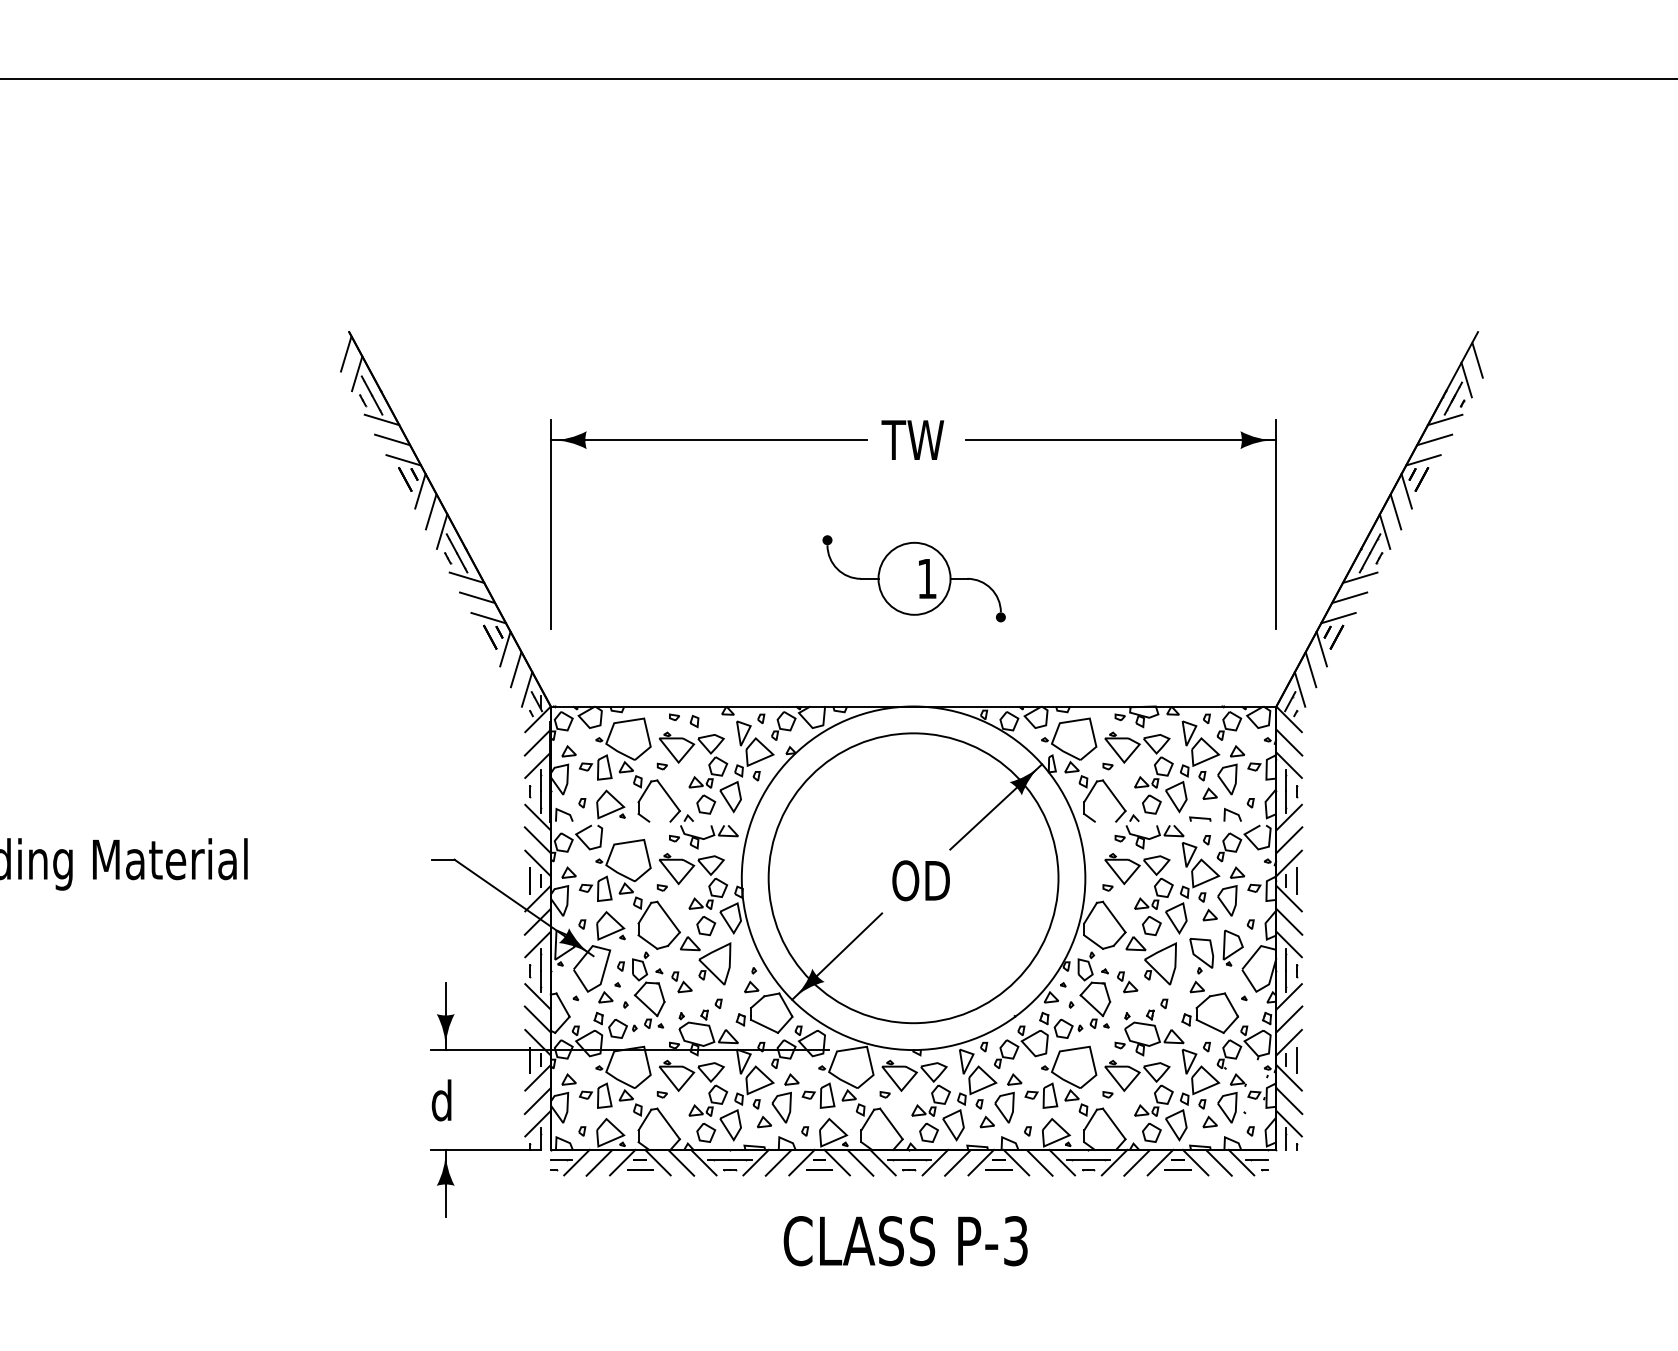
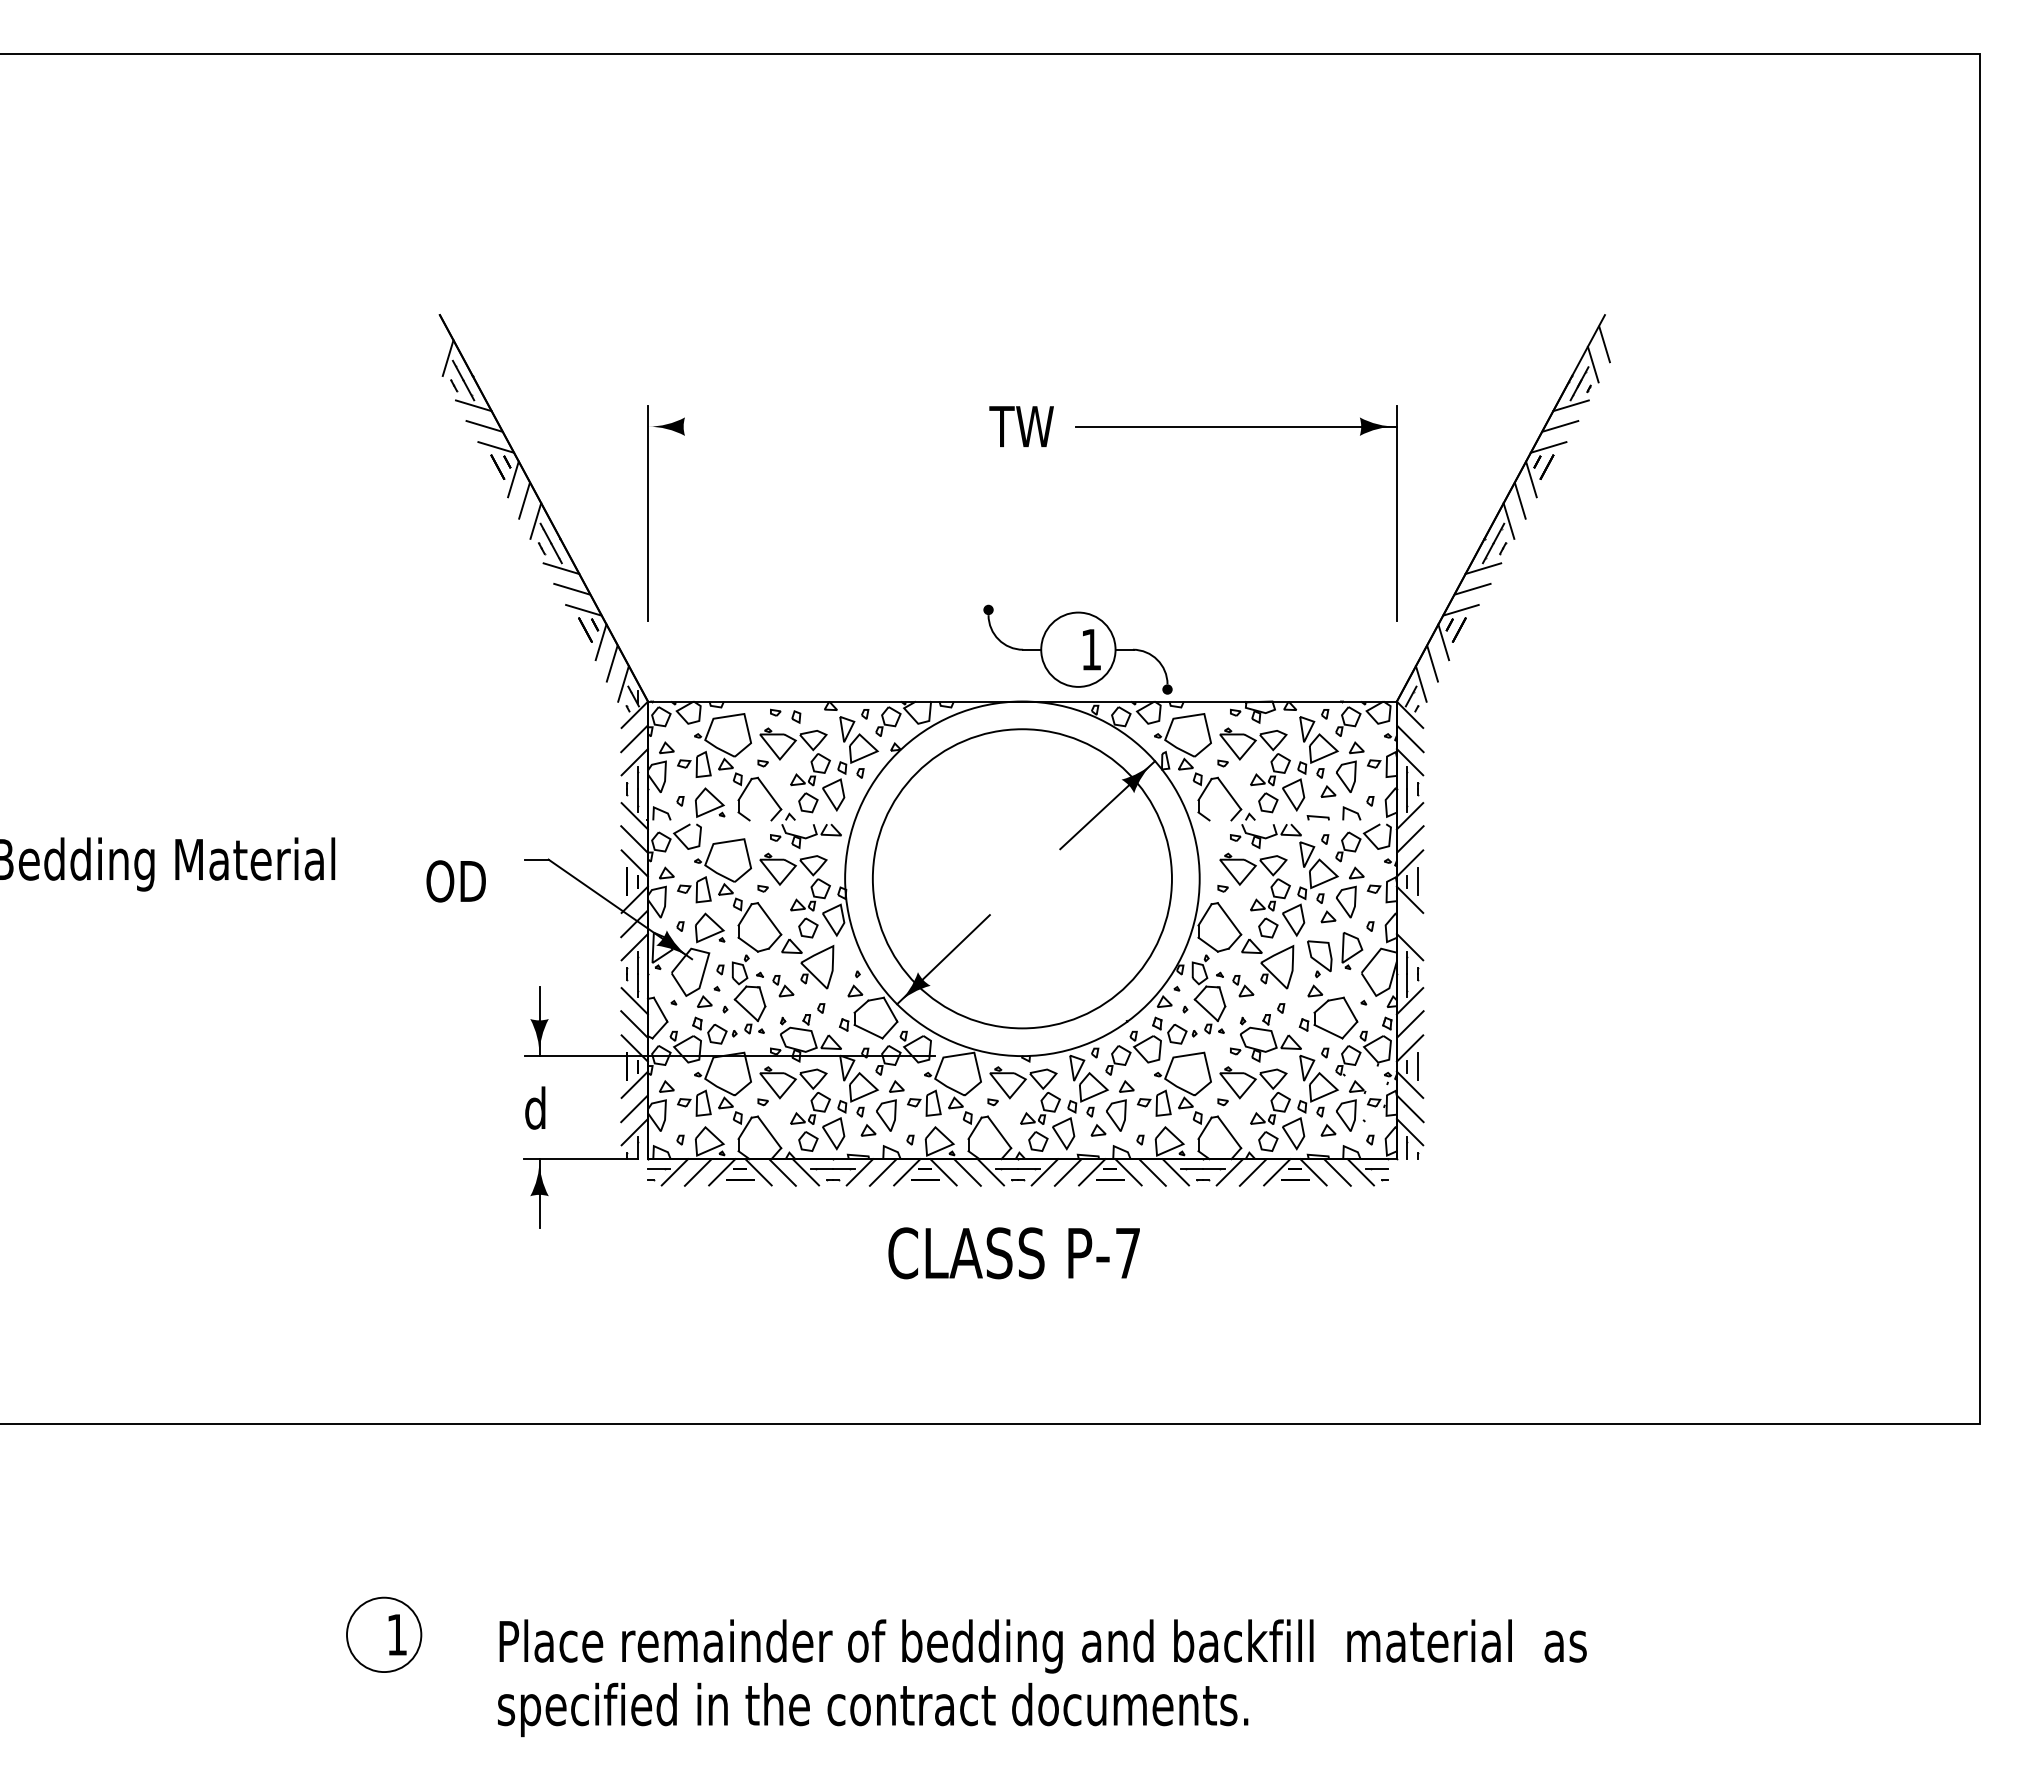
line: (345, 353) -> (436, 337), removed
line: (708, 440) -> (810, 426), removed
part: (913, 578) -> (1077, 649), moved
text: (920, 880) -> (455, 881), moved
line: (1289, 921) -> (1410, 923), removed
text: (1016, 1241) -> (1128, 1253), P-3 -> P-7

